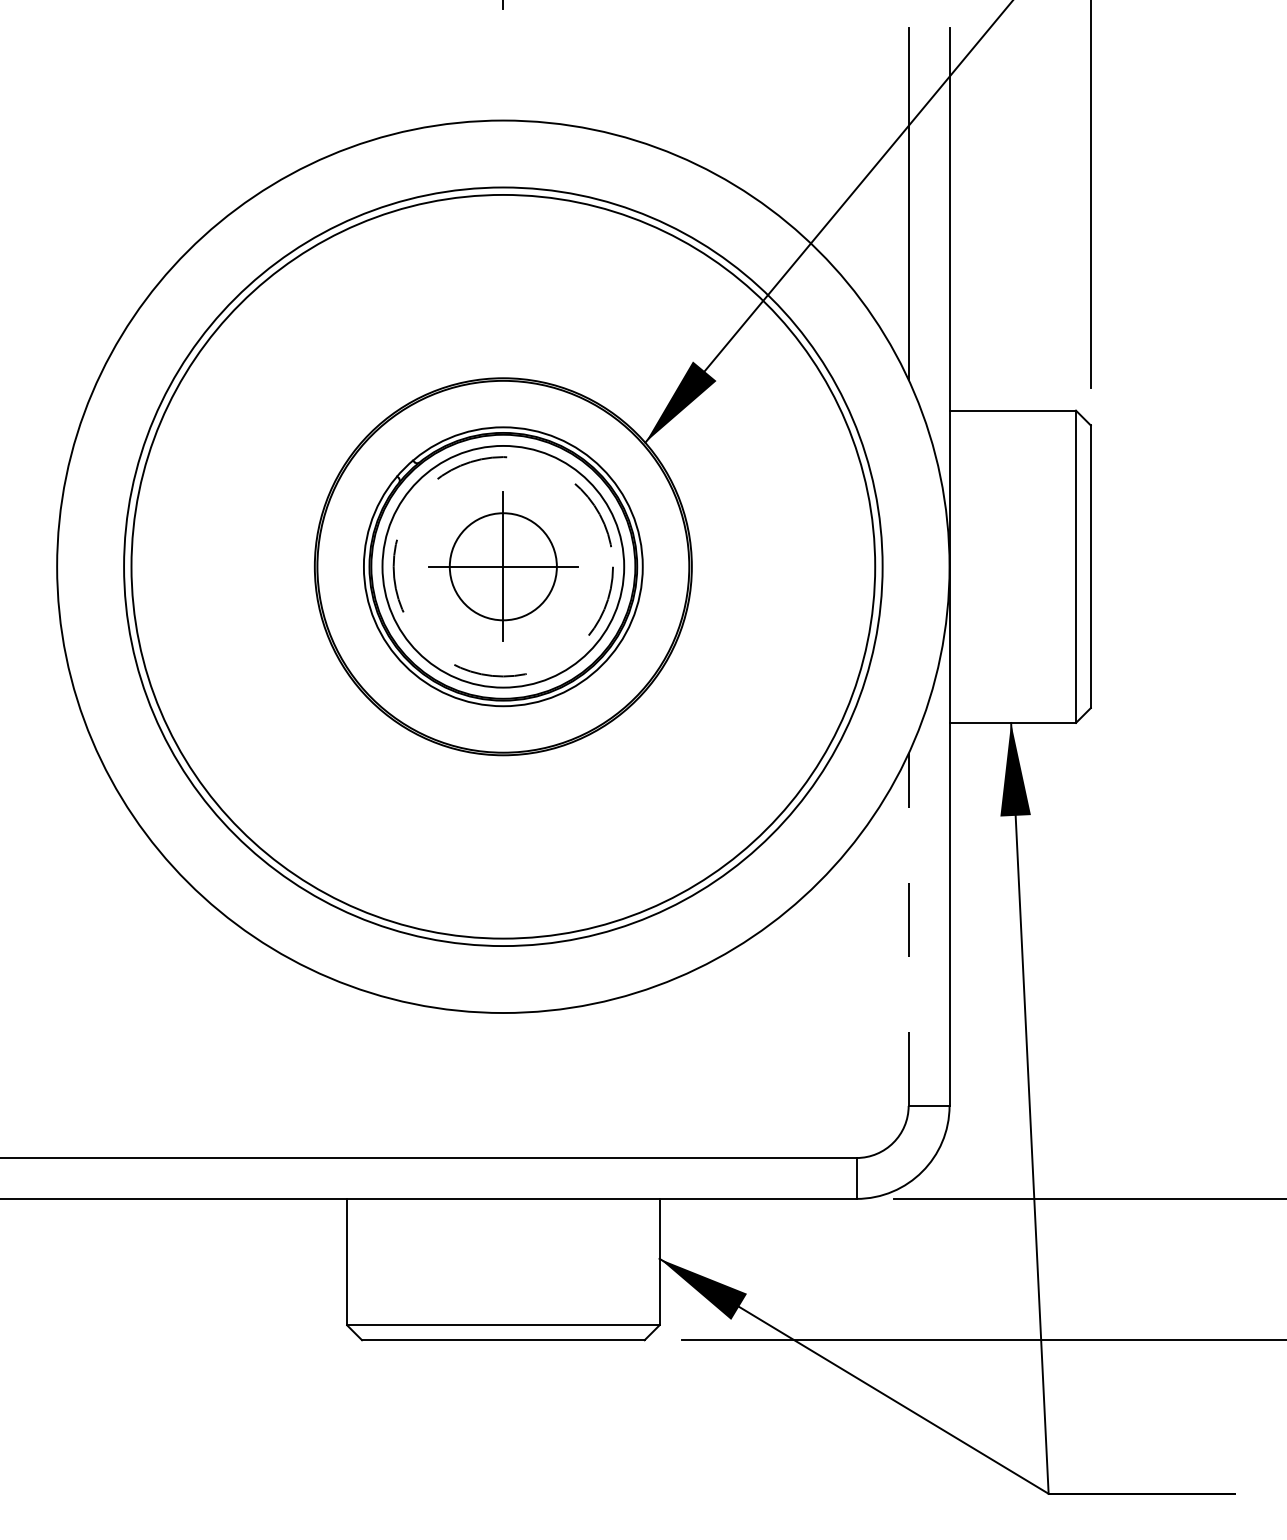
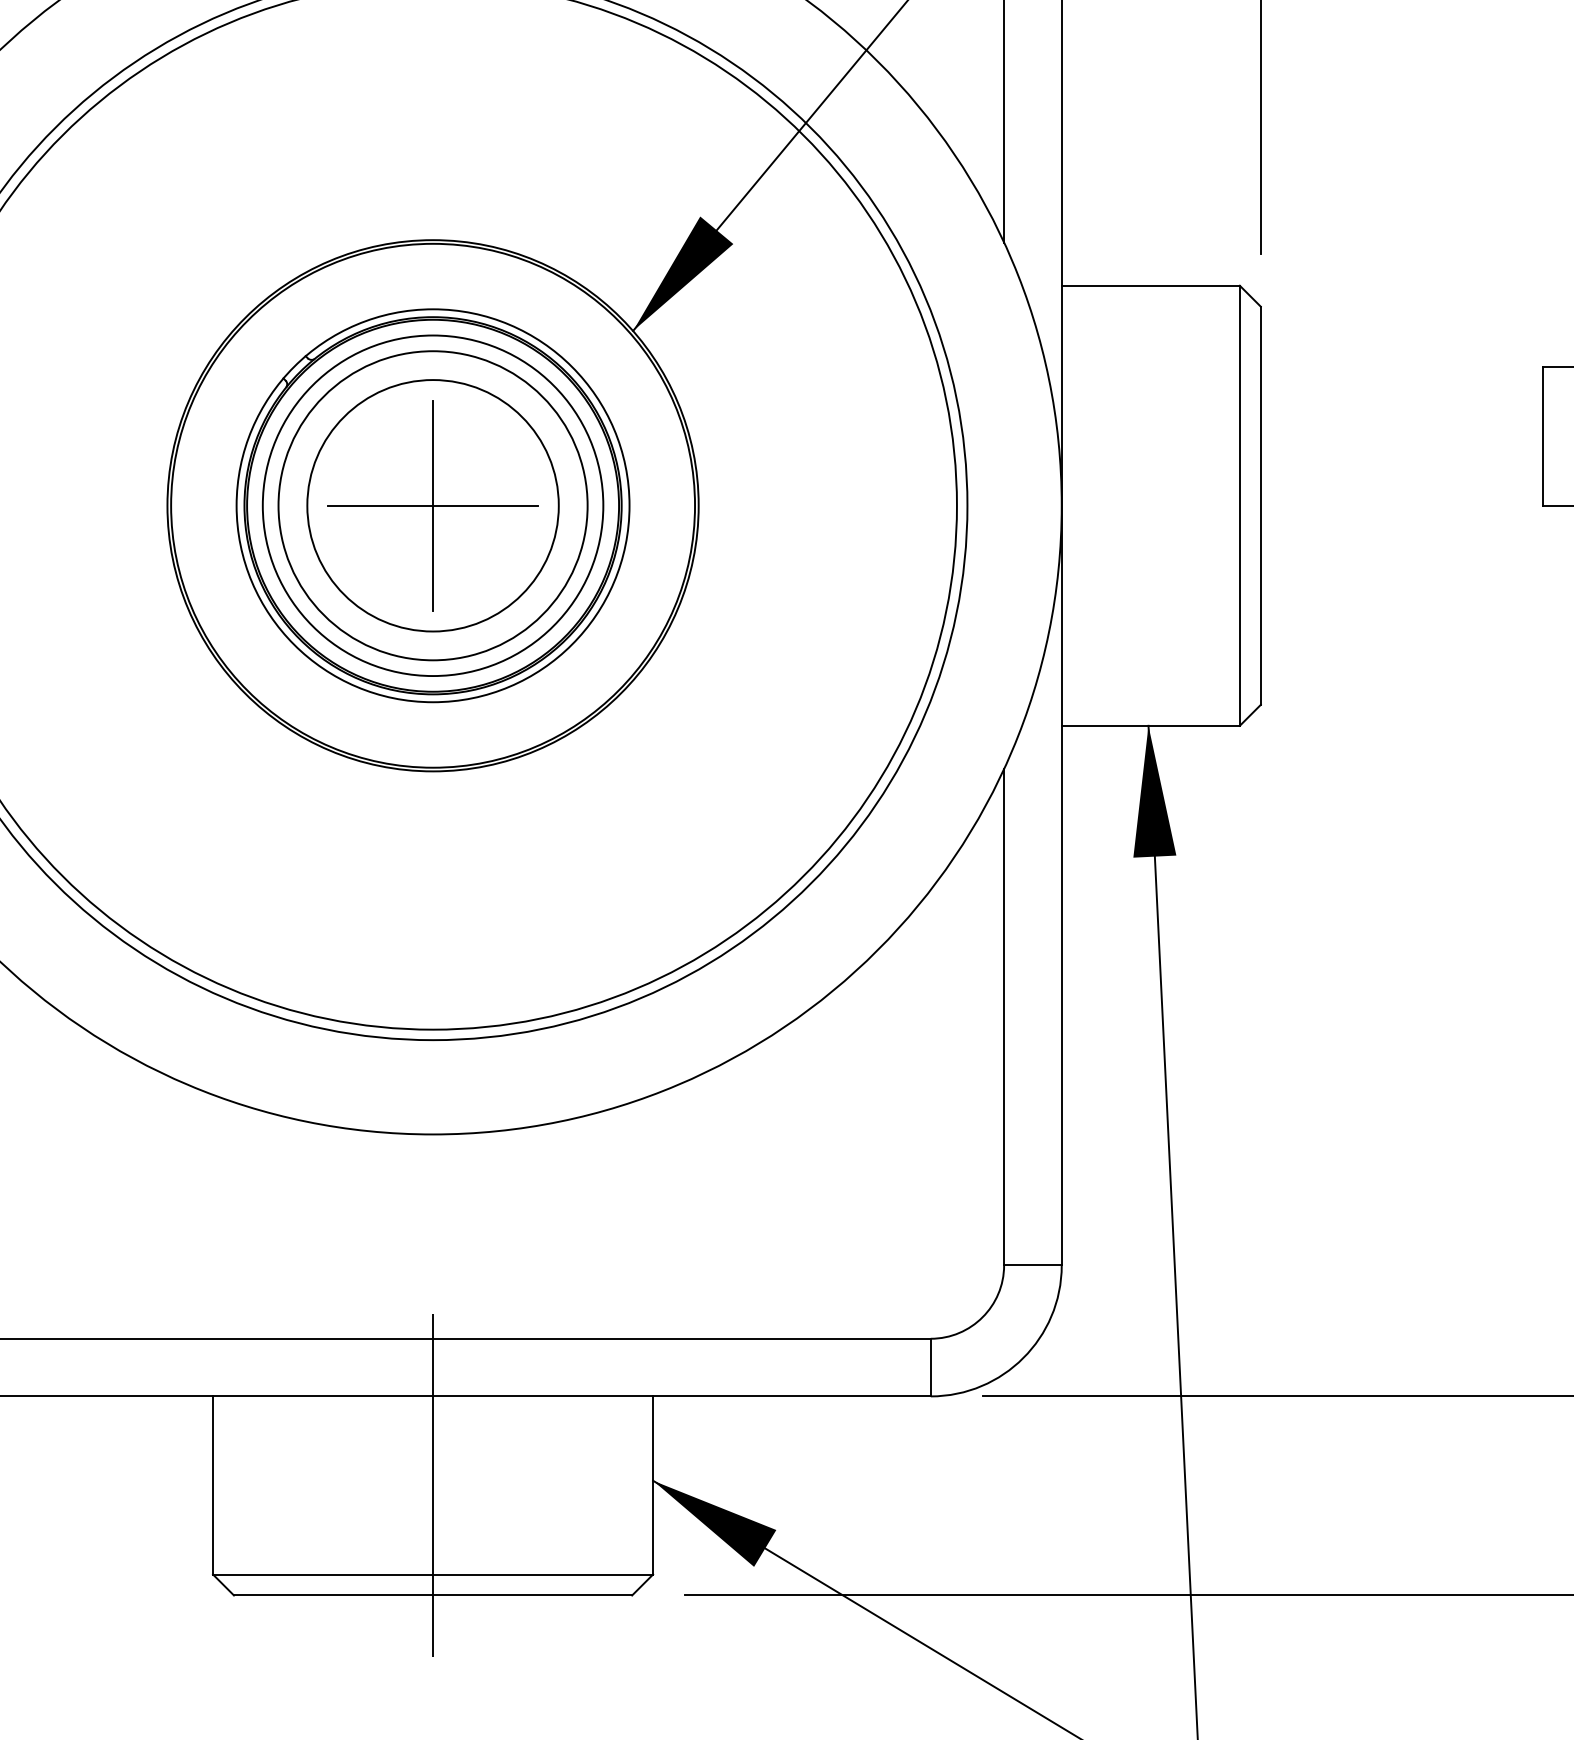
circle: (503, 566) -> (433, 505), dashed -> solid
circle: (503, 566) -> (433, 505), size x1.67
line: (908, 929) -> (1003, 1016), dashed -> solid
line: (503, 1261) -> (433, 1484), added

